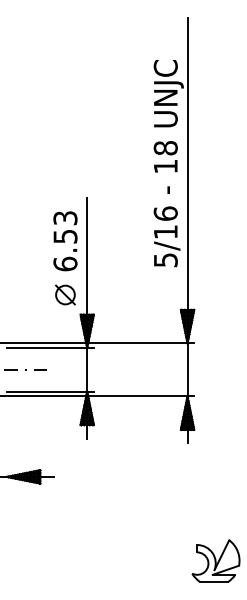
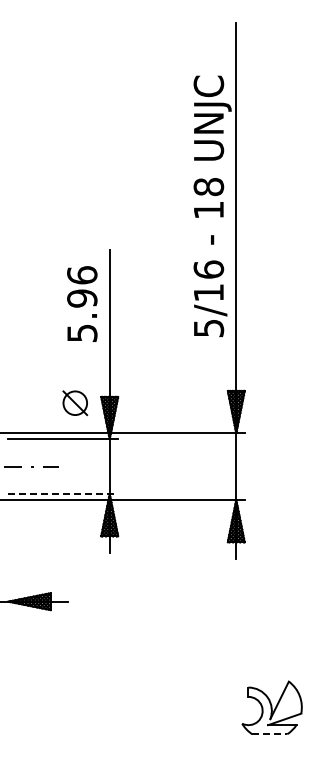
text: (65, 241) -> (82, 304), 6.53 -> 5.96
part: (65, 295) -> (75, 403), moved
line: (50, 391) -> (63, 494), solid -> dashed
line: (214, 582) -> (270, 734), solid -> dashed

